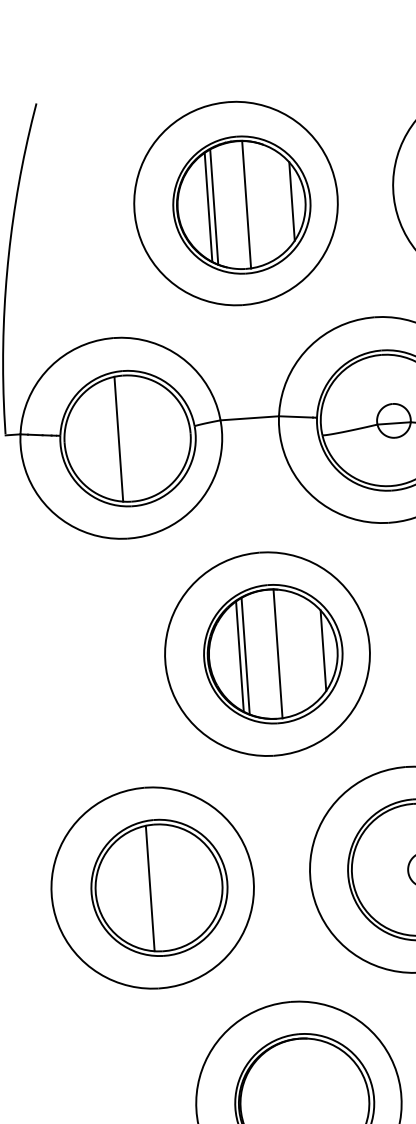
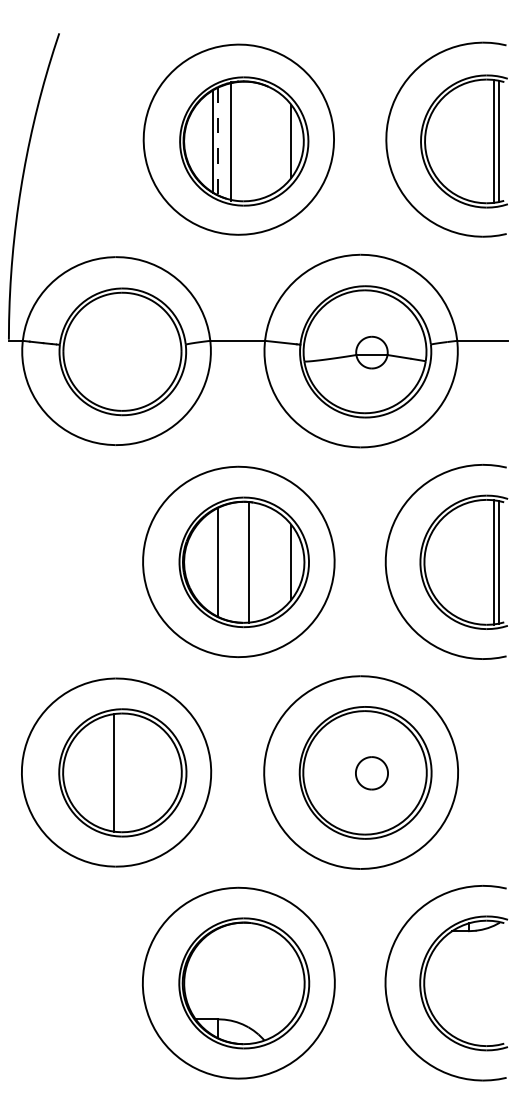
line: (246, 204) -> (230, 141), moved
line: (214, 207) -> (218, 141), solid -> dashed
line: (119, 438) -> (114, 351), removed
line: (239, 656) -> (212, 562), removed

